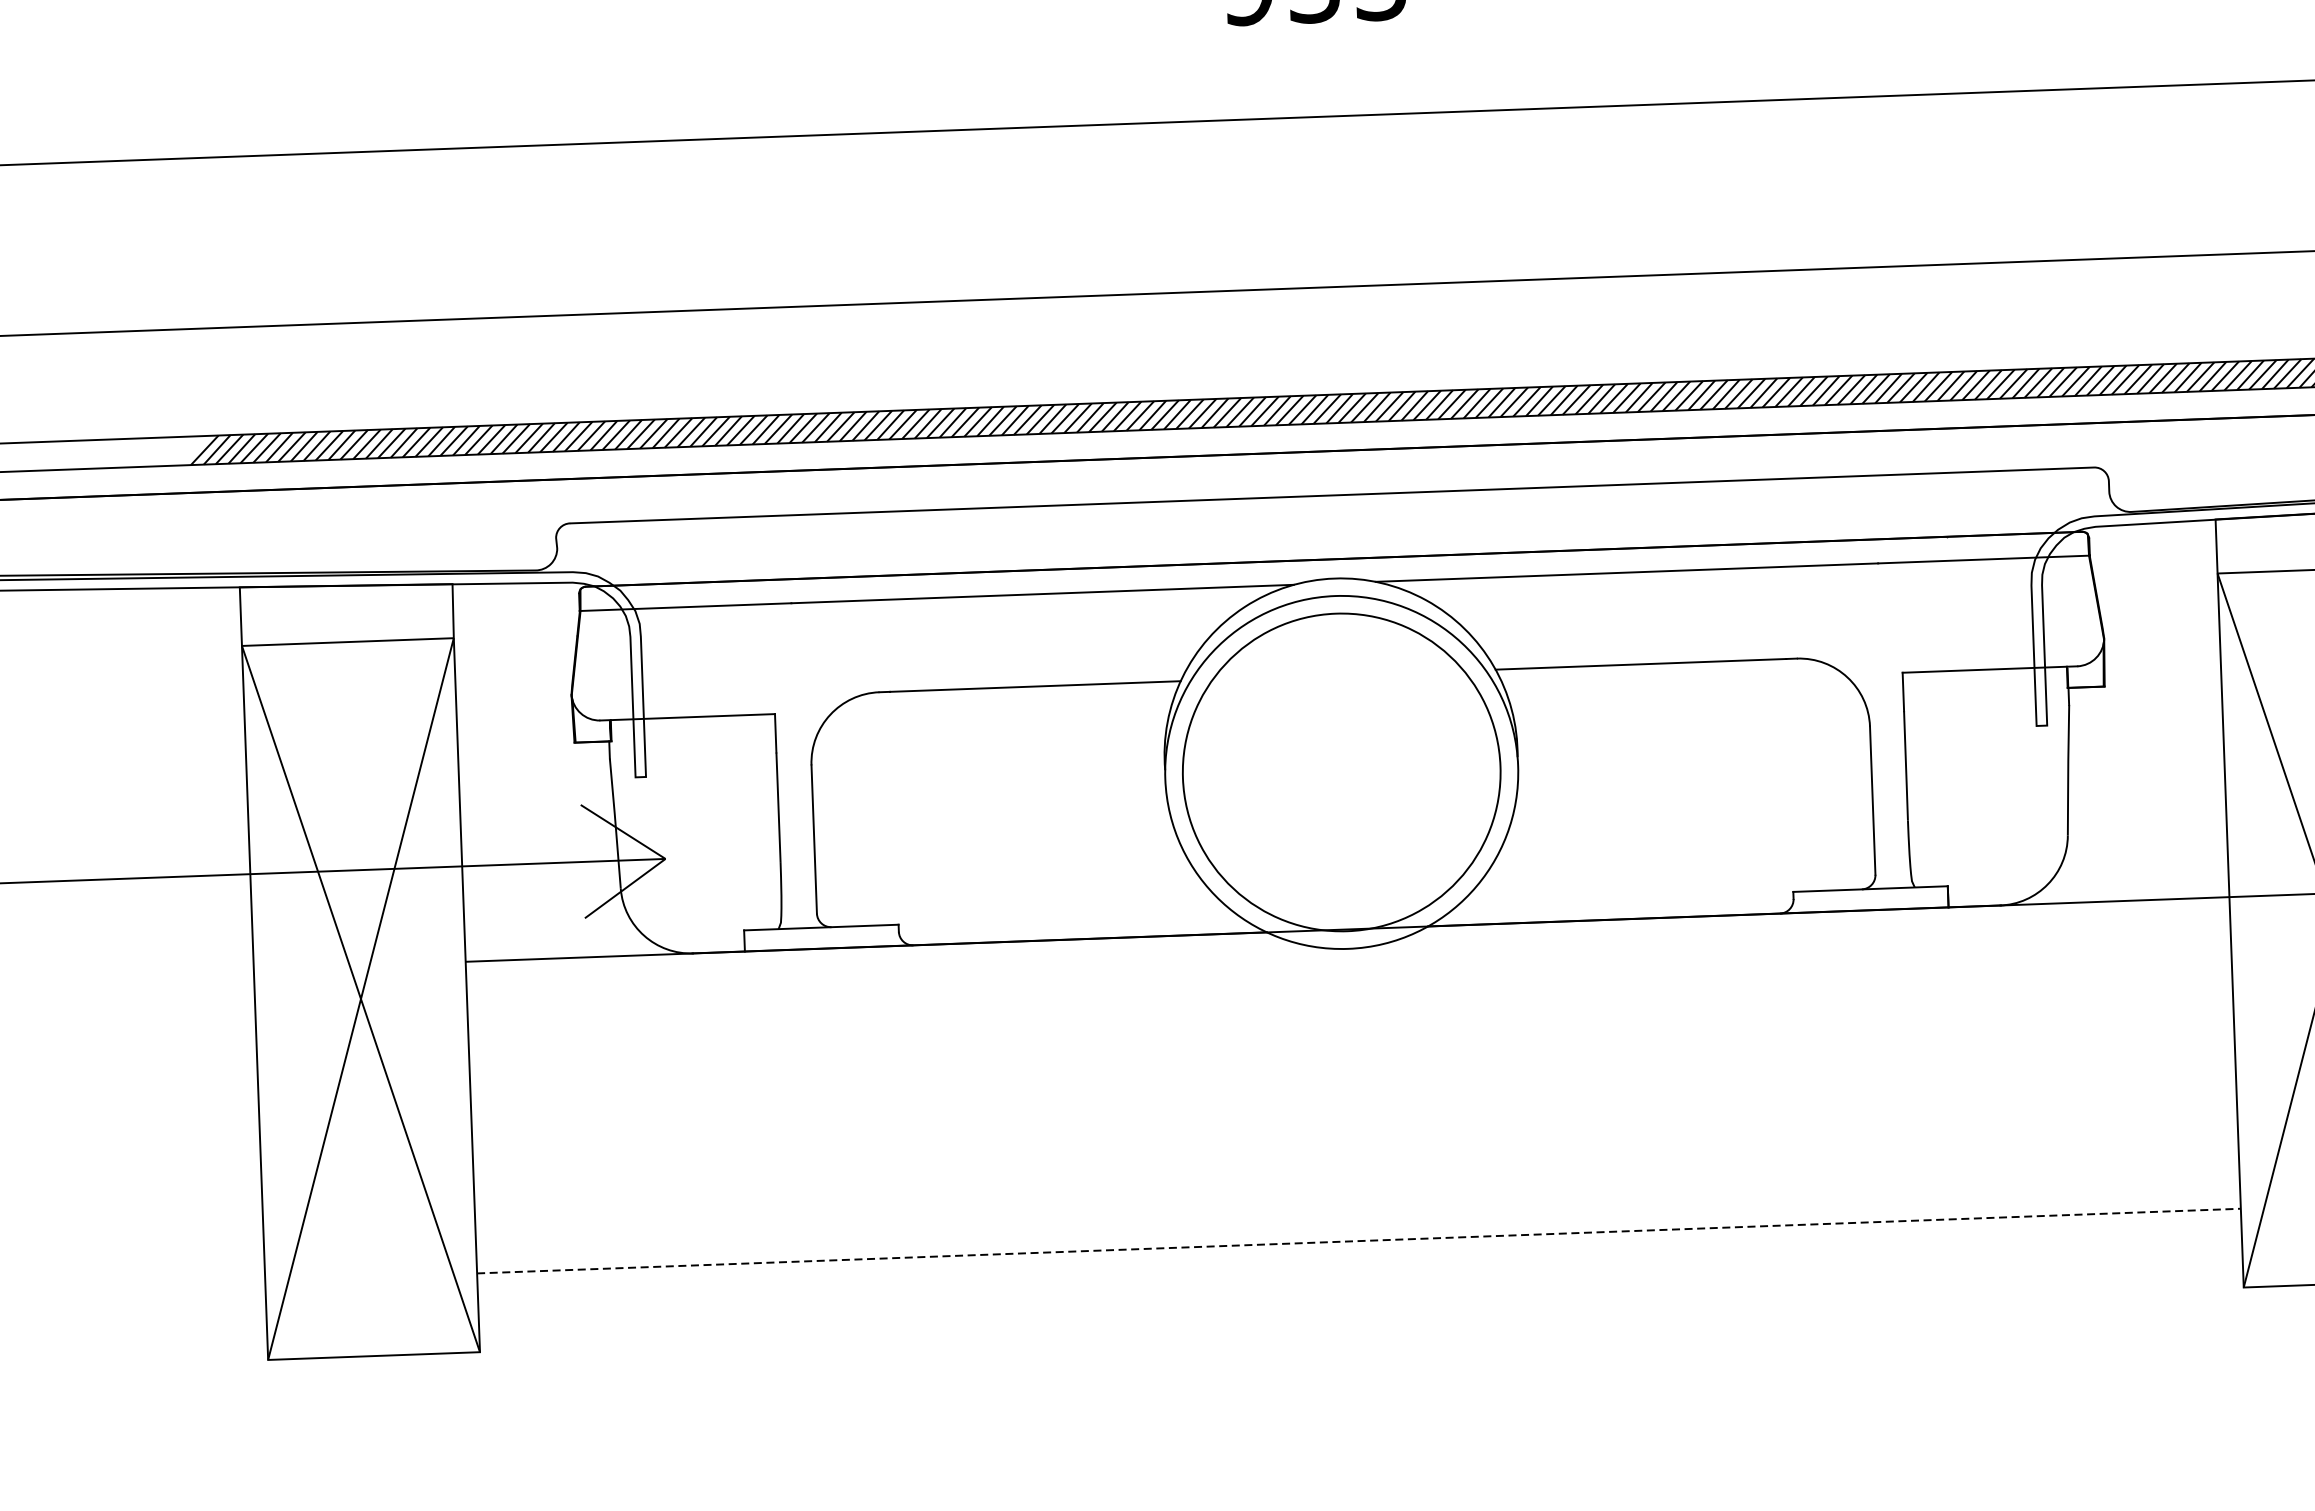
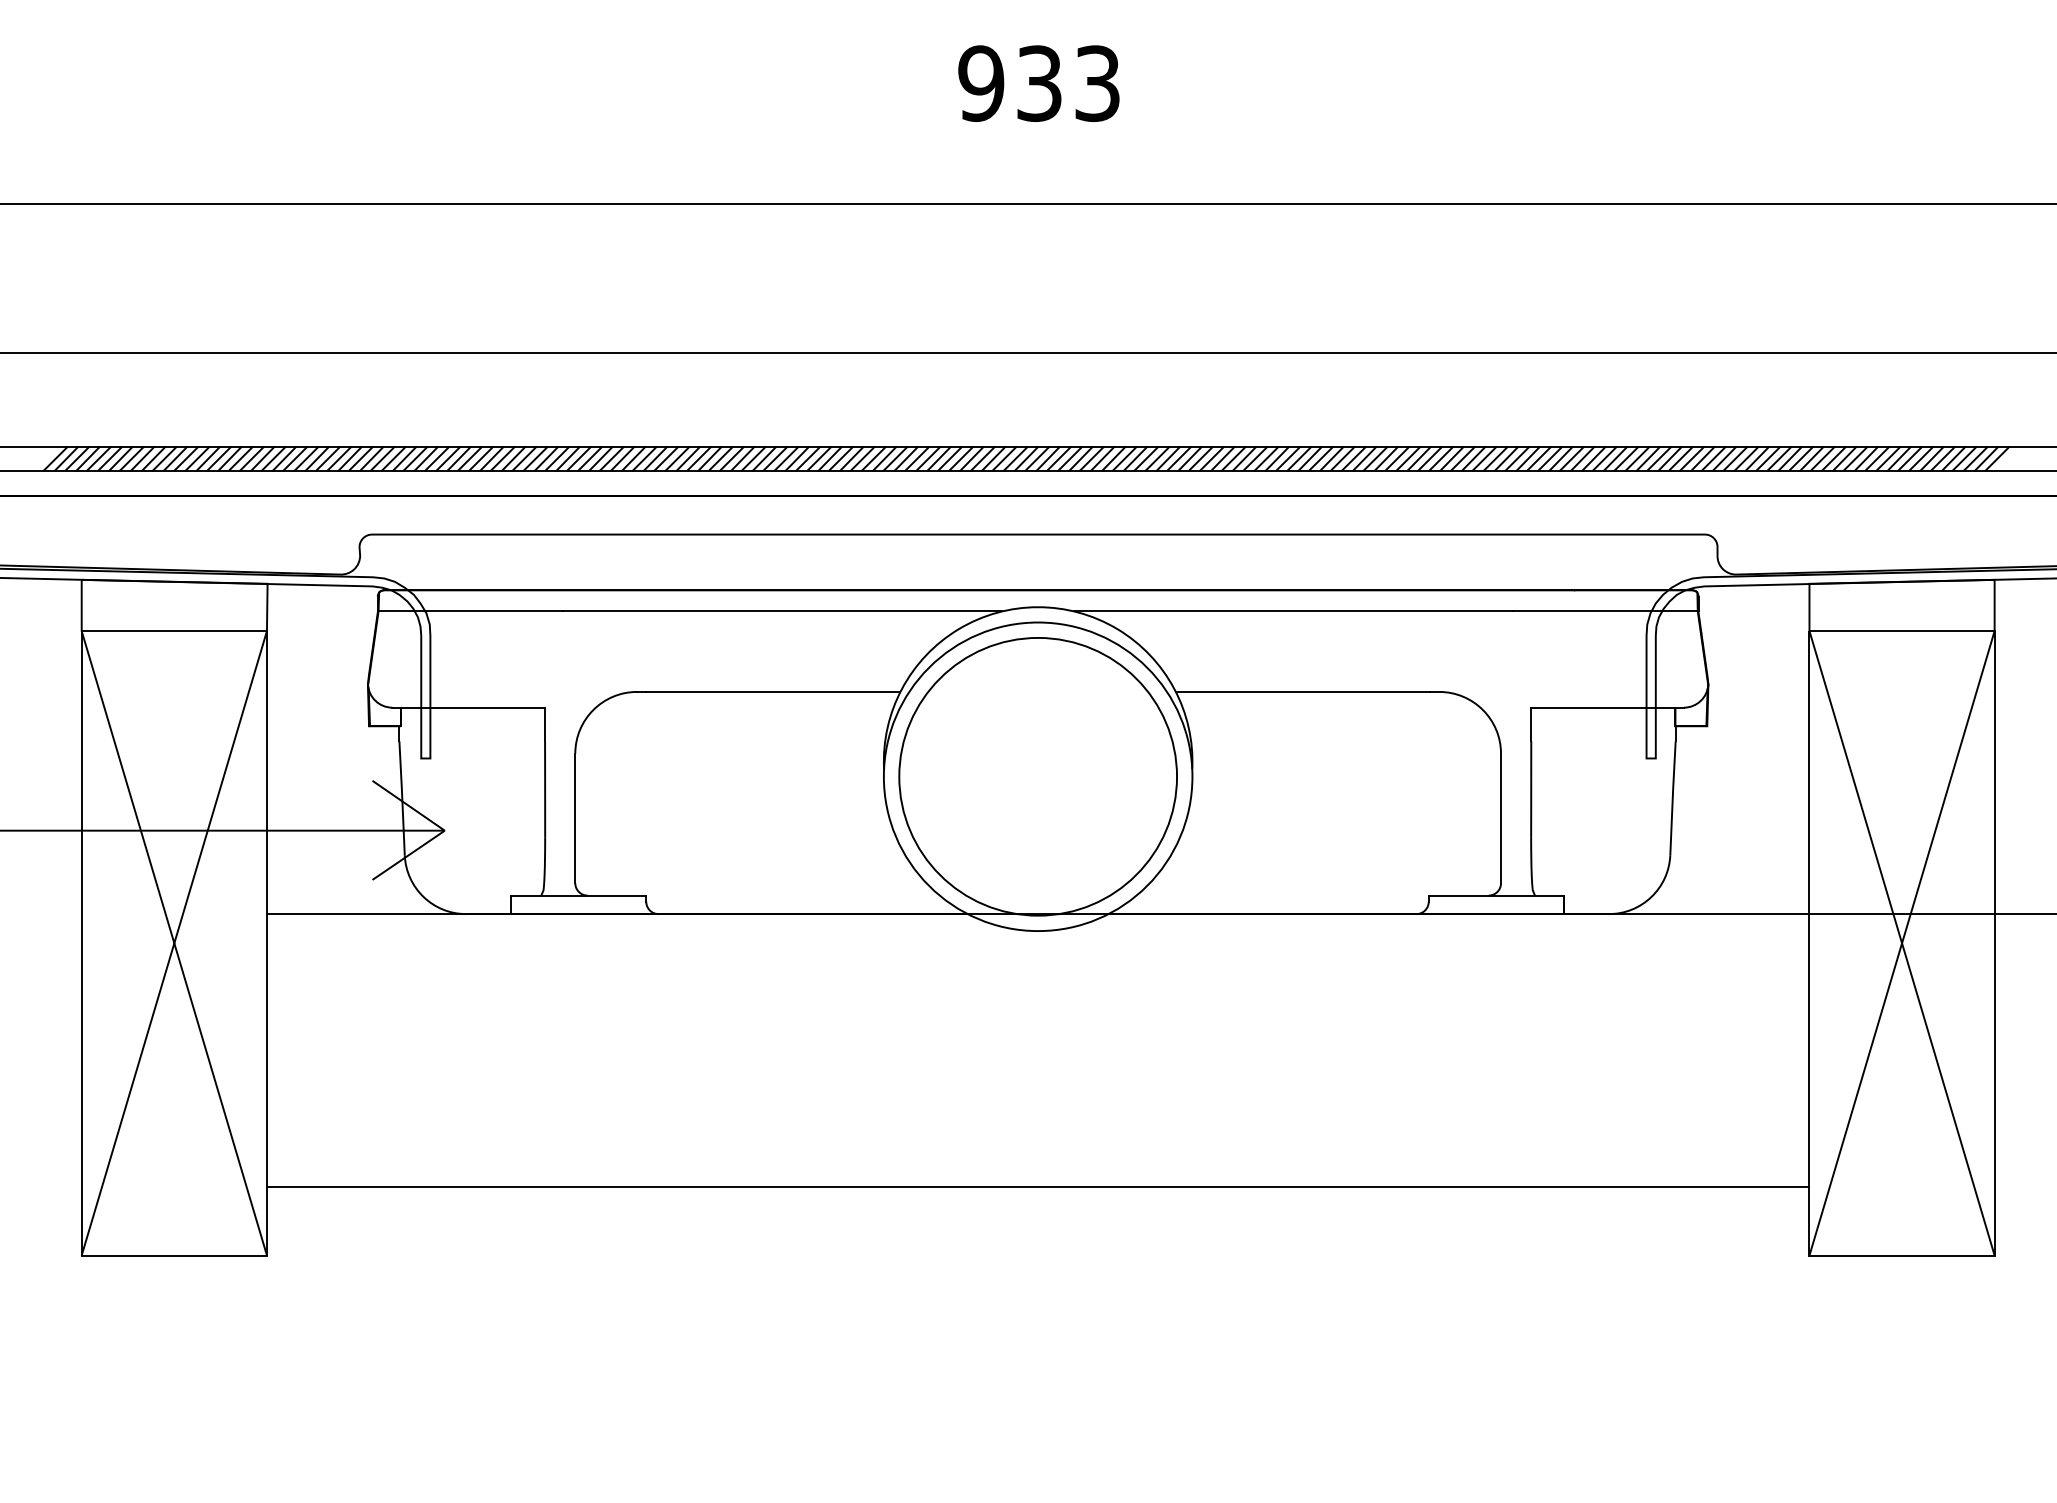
line: (1359, 1240) -> (1038, 1186), dashed -> solid

